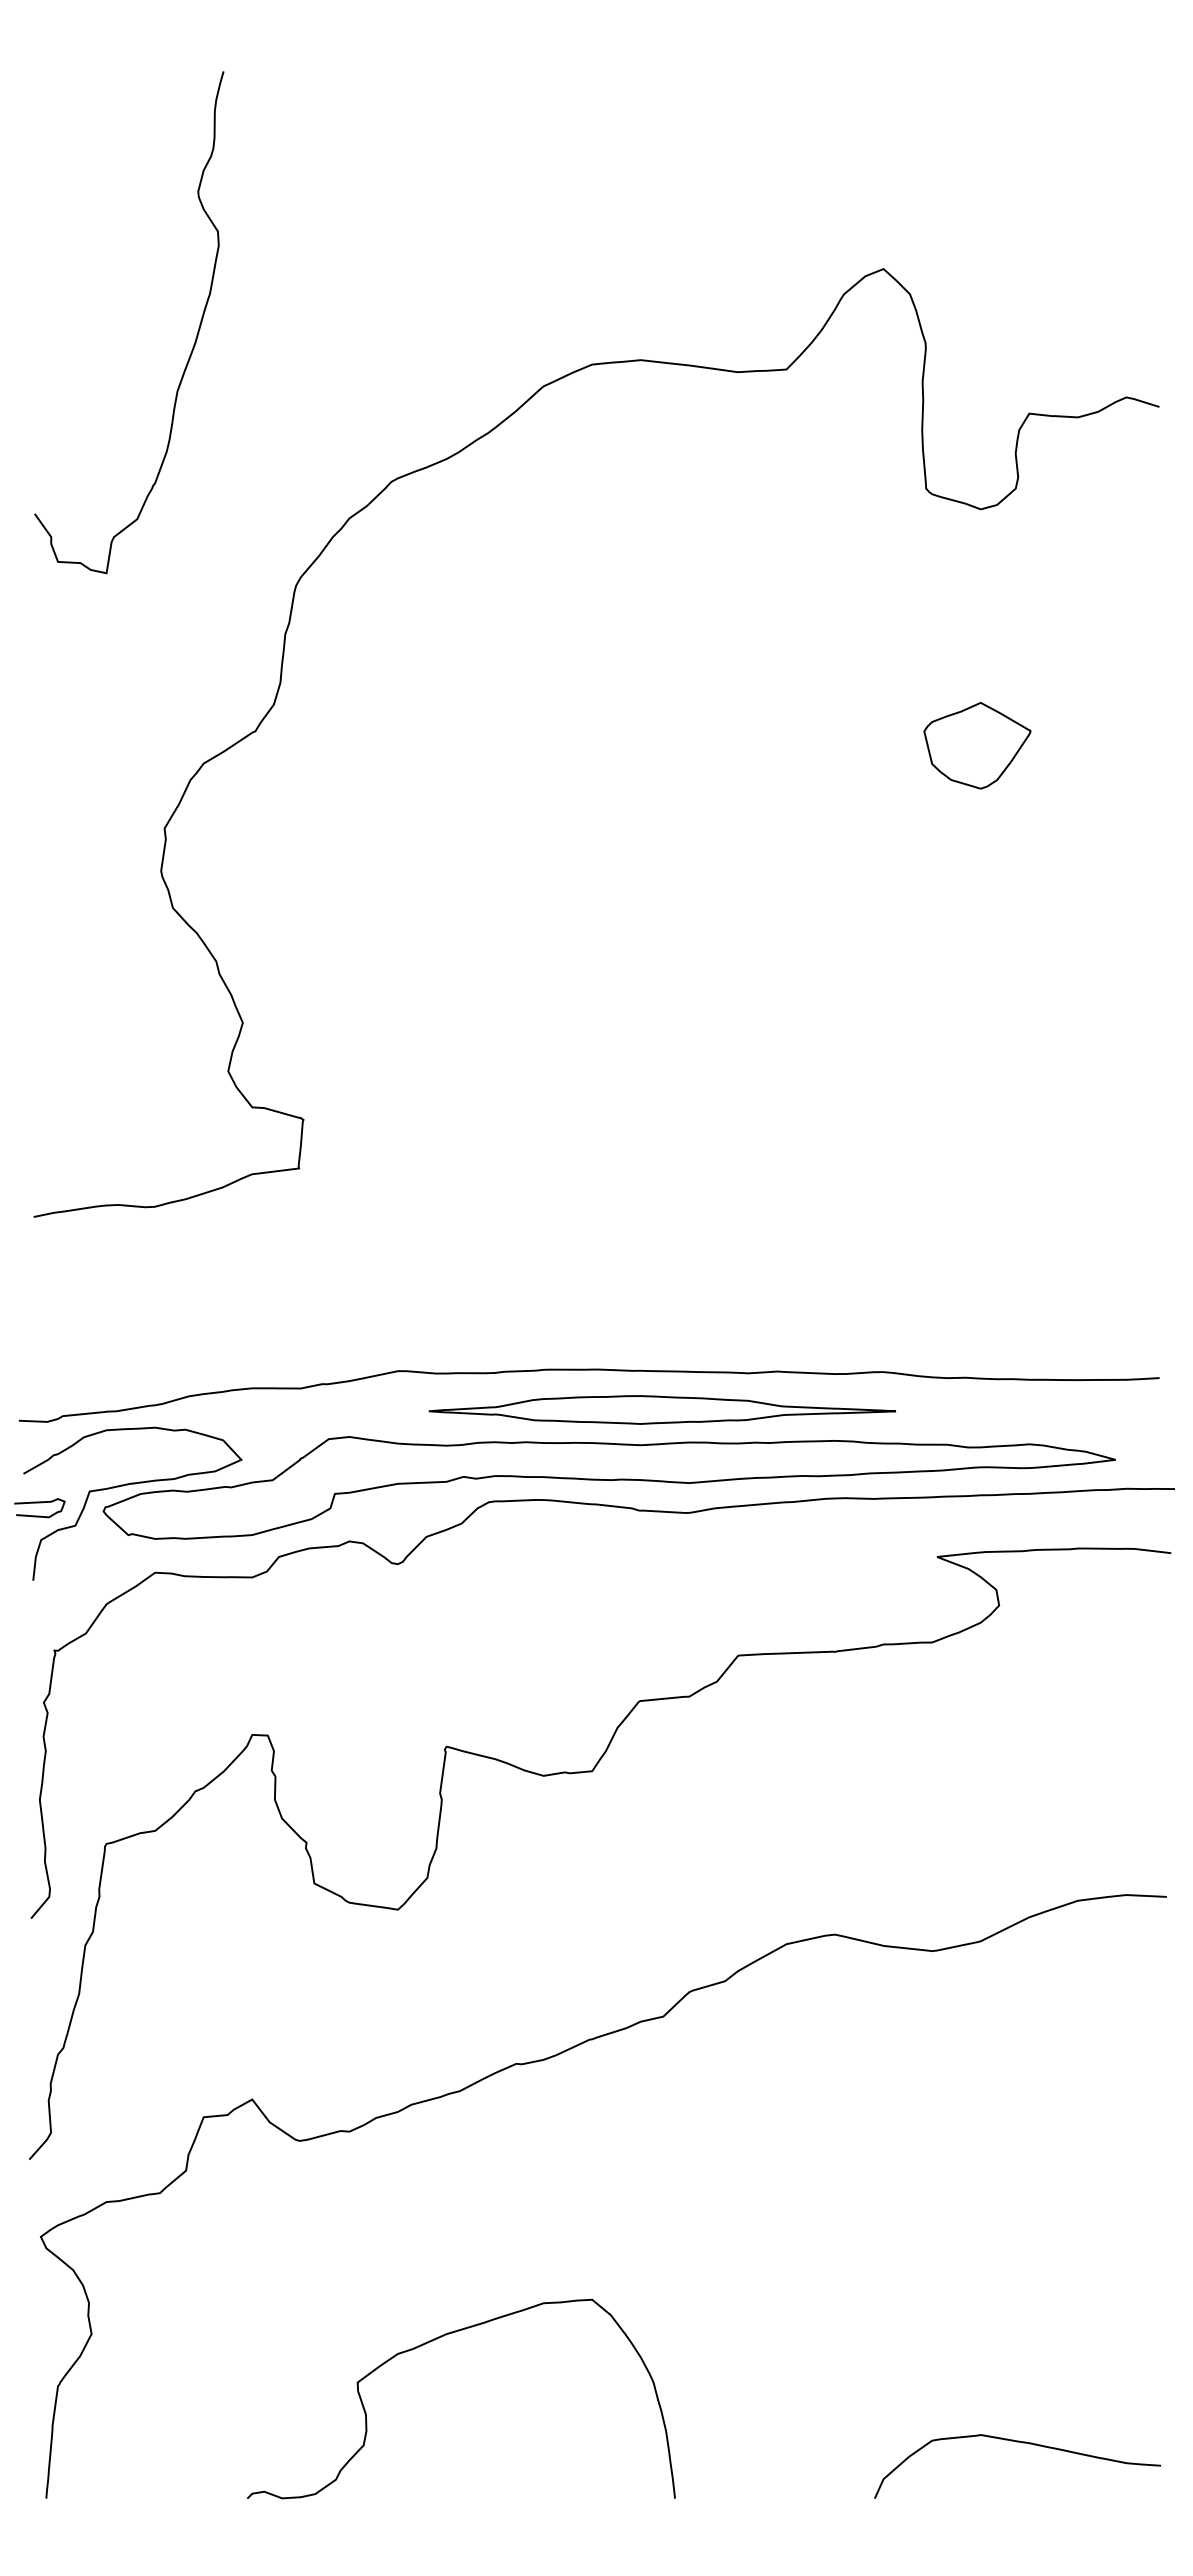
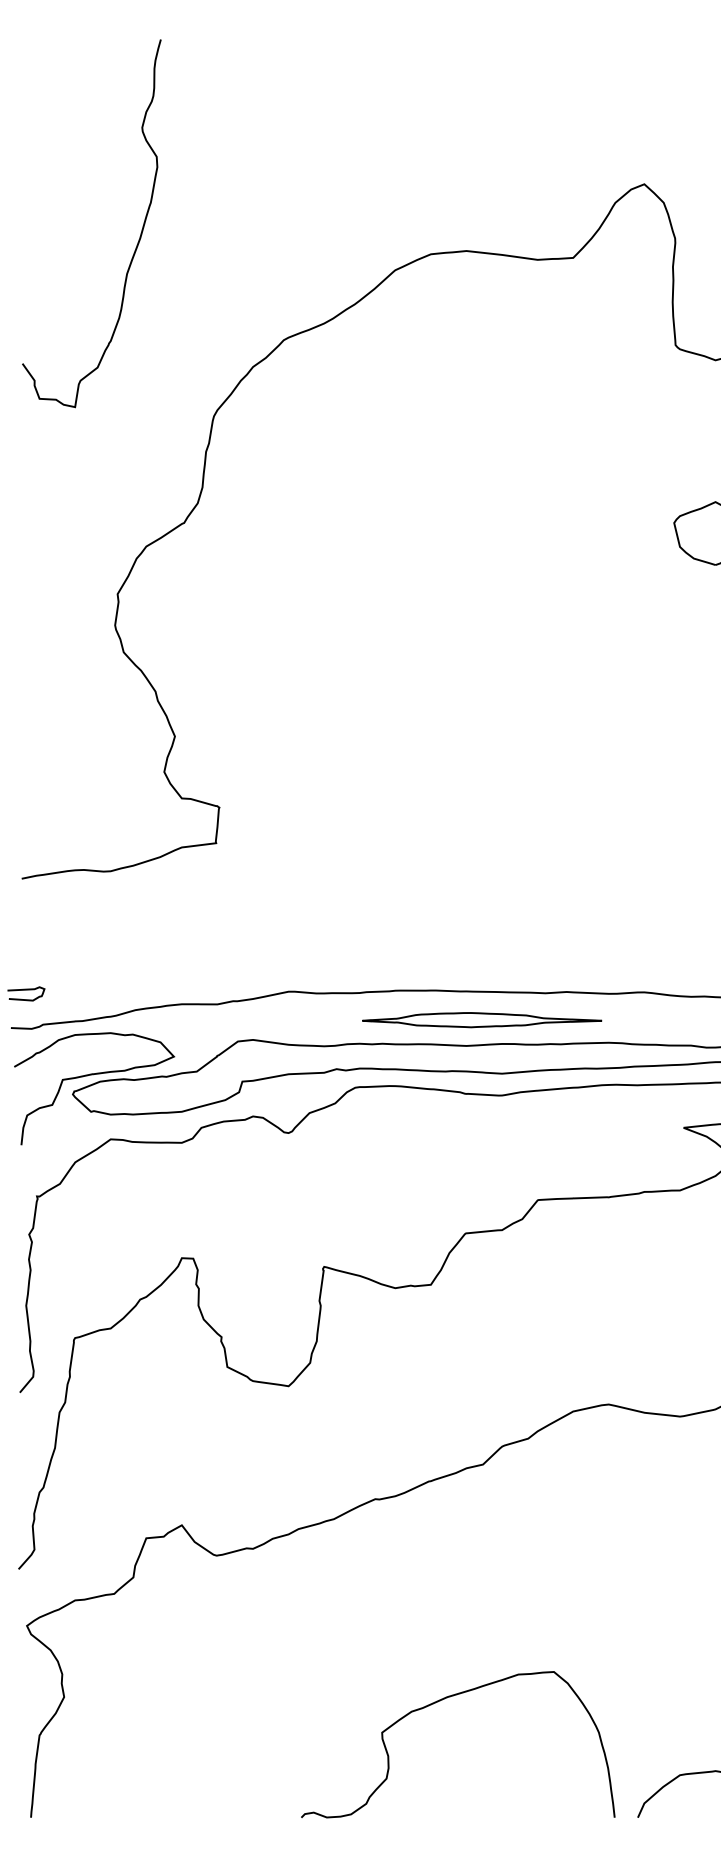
part: (661, 1409) -> (481, 1019), size x0.7
curve: (39, 1503) -> (26, 990), moved
curve: (437, 2339) -> (440, 1701), moved

